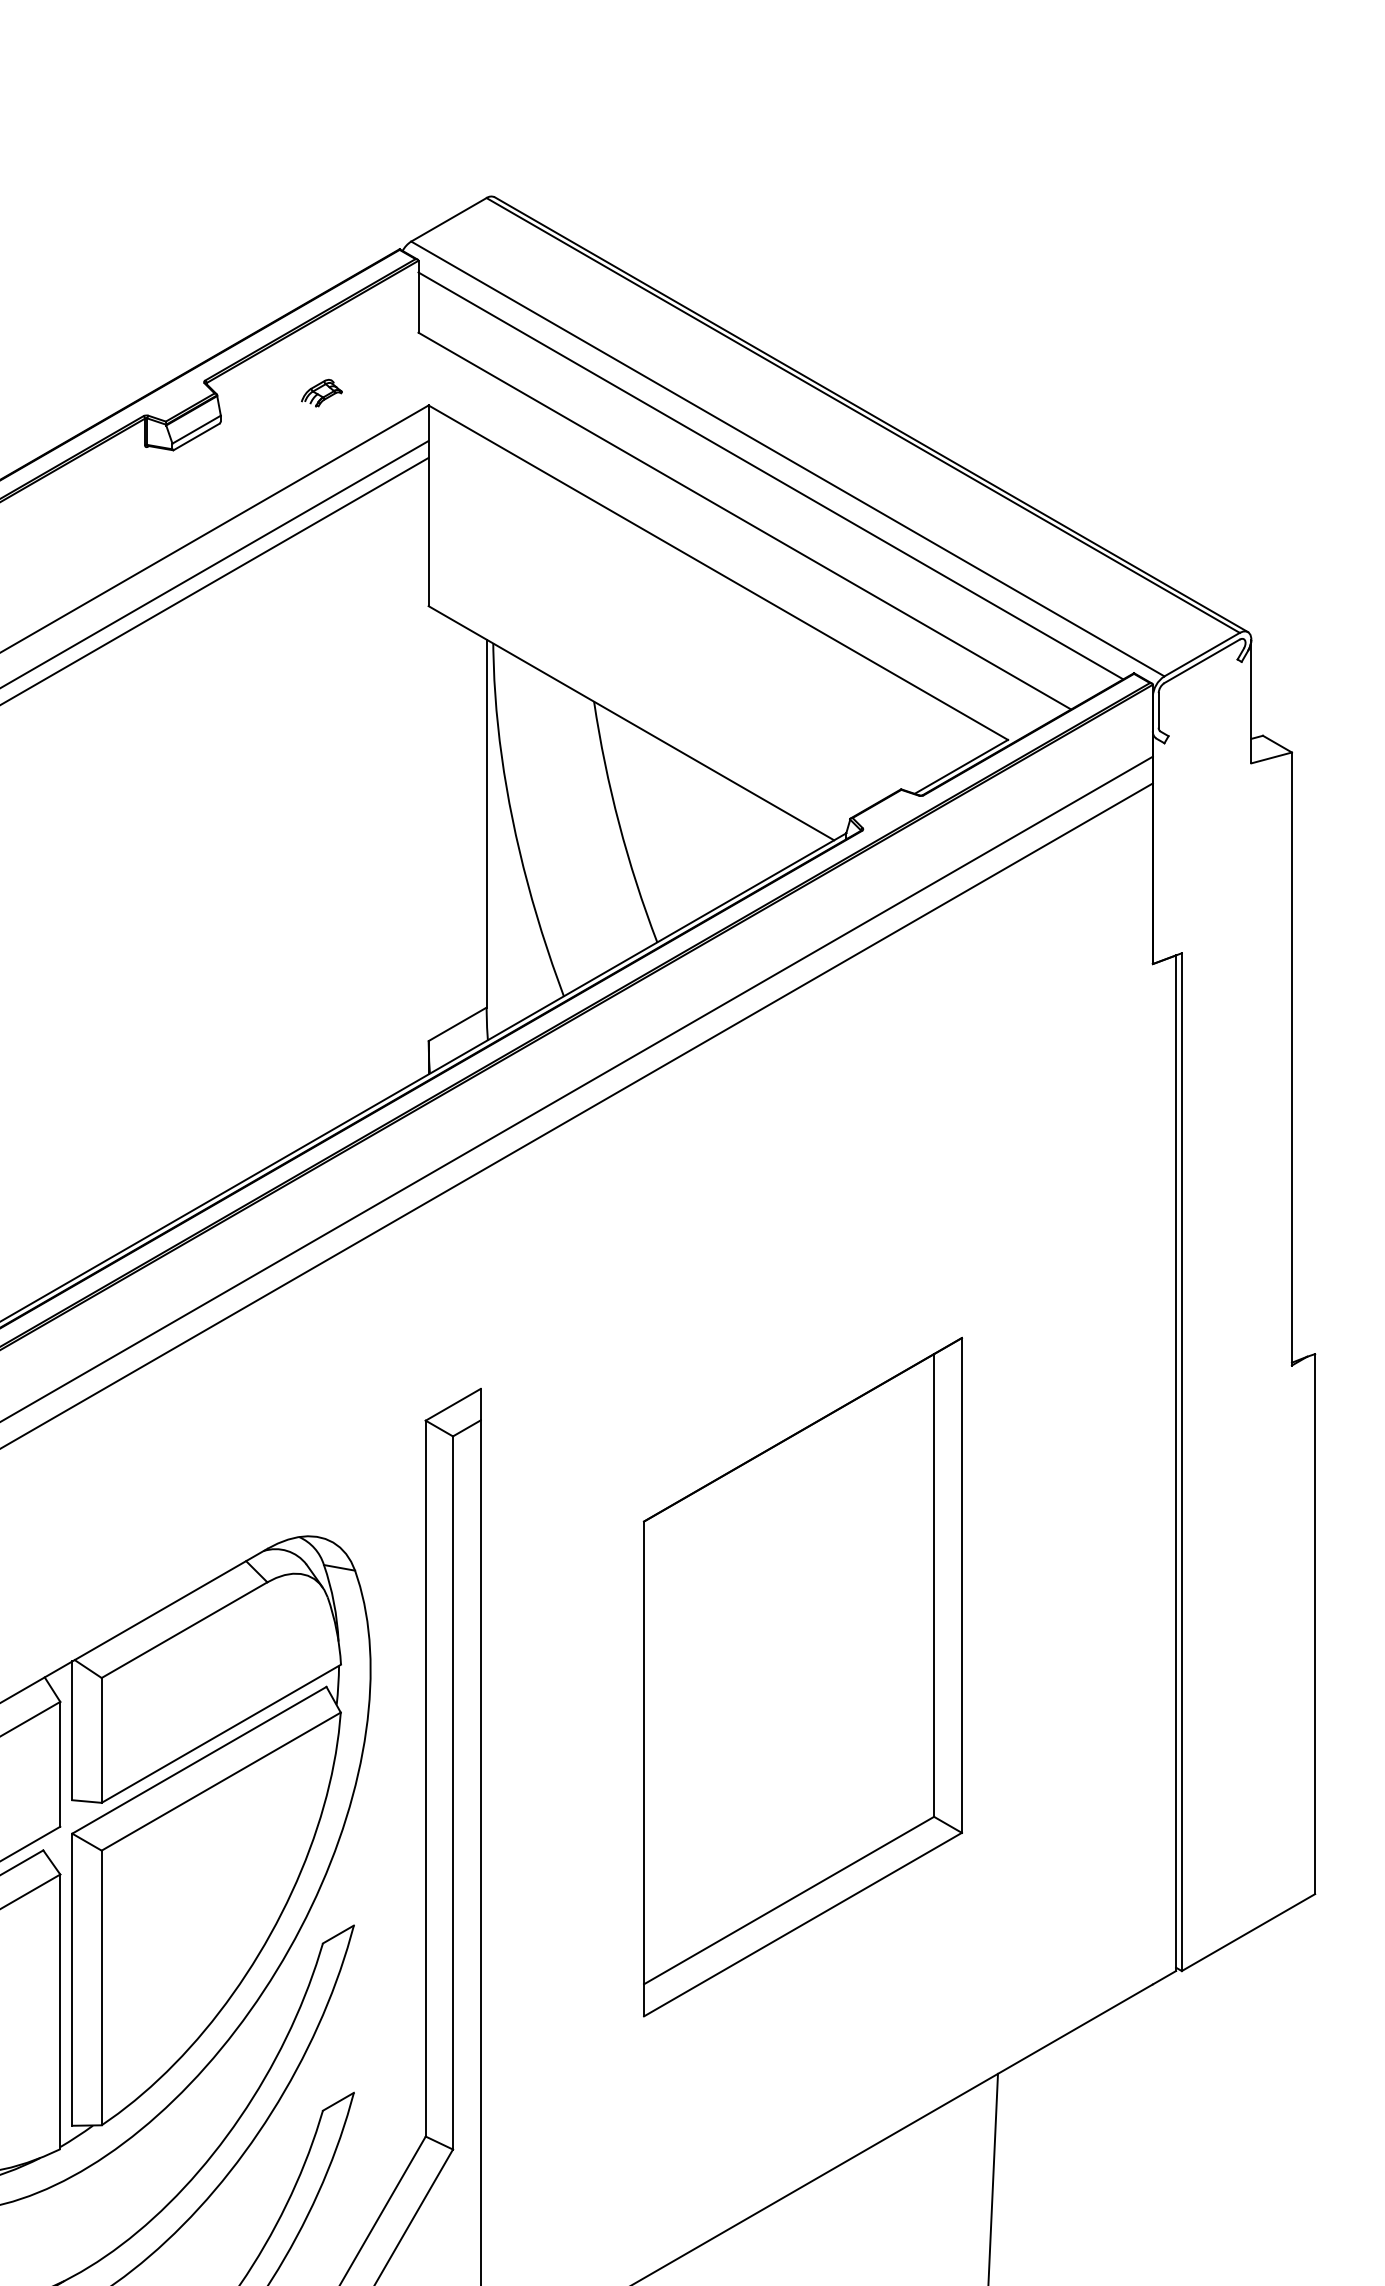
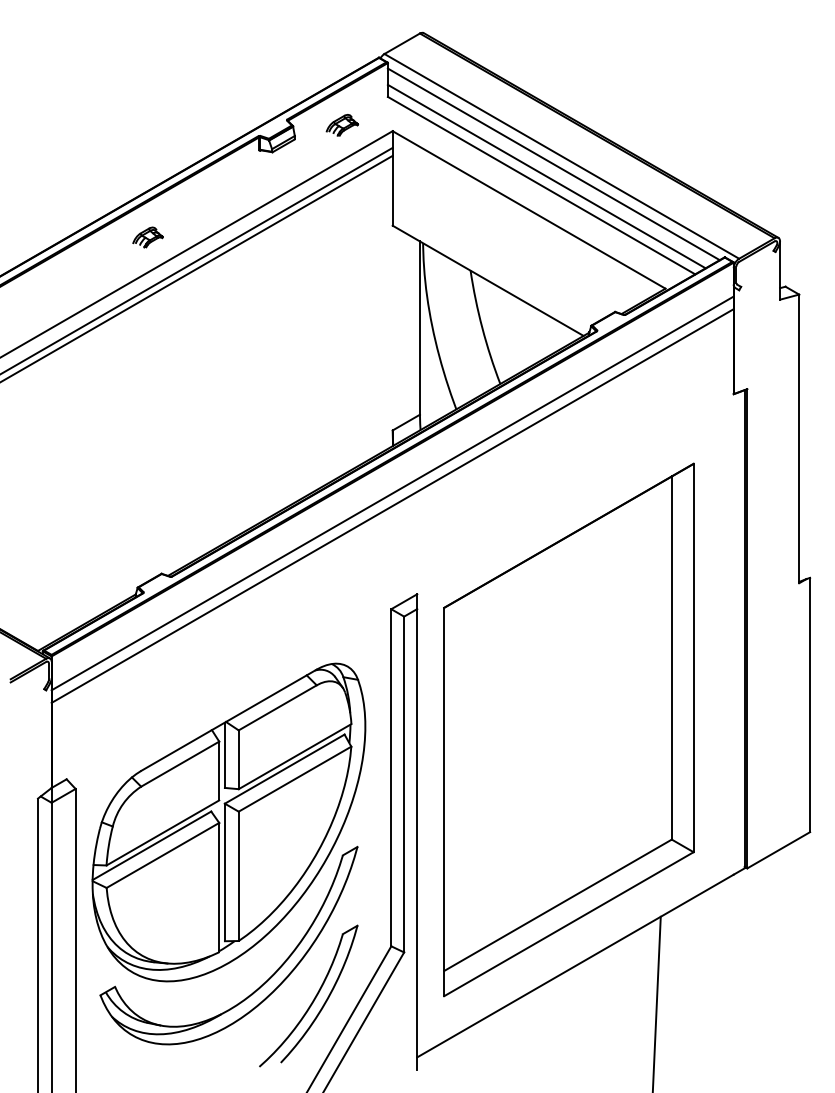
part: (322, 393) -> (342, 125), size x1.67
line: (755, 501) -> (546, 176), added
part: (802, 1676) -> (568, 729), size x1.67

